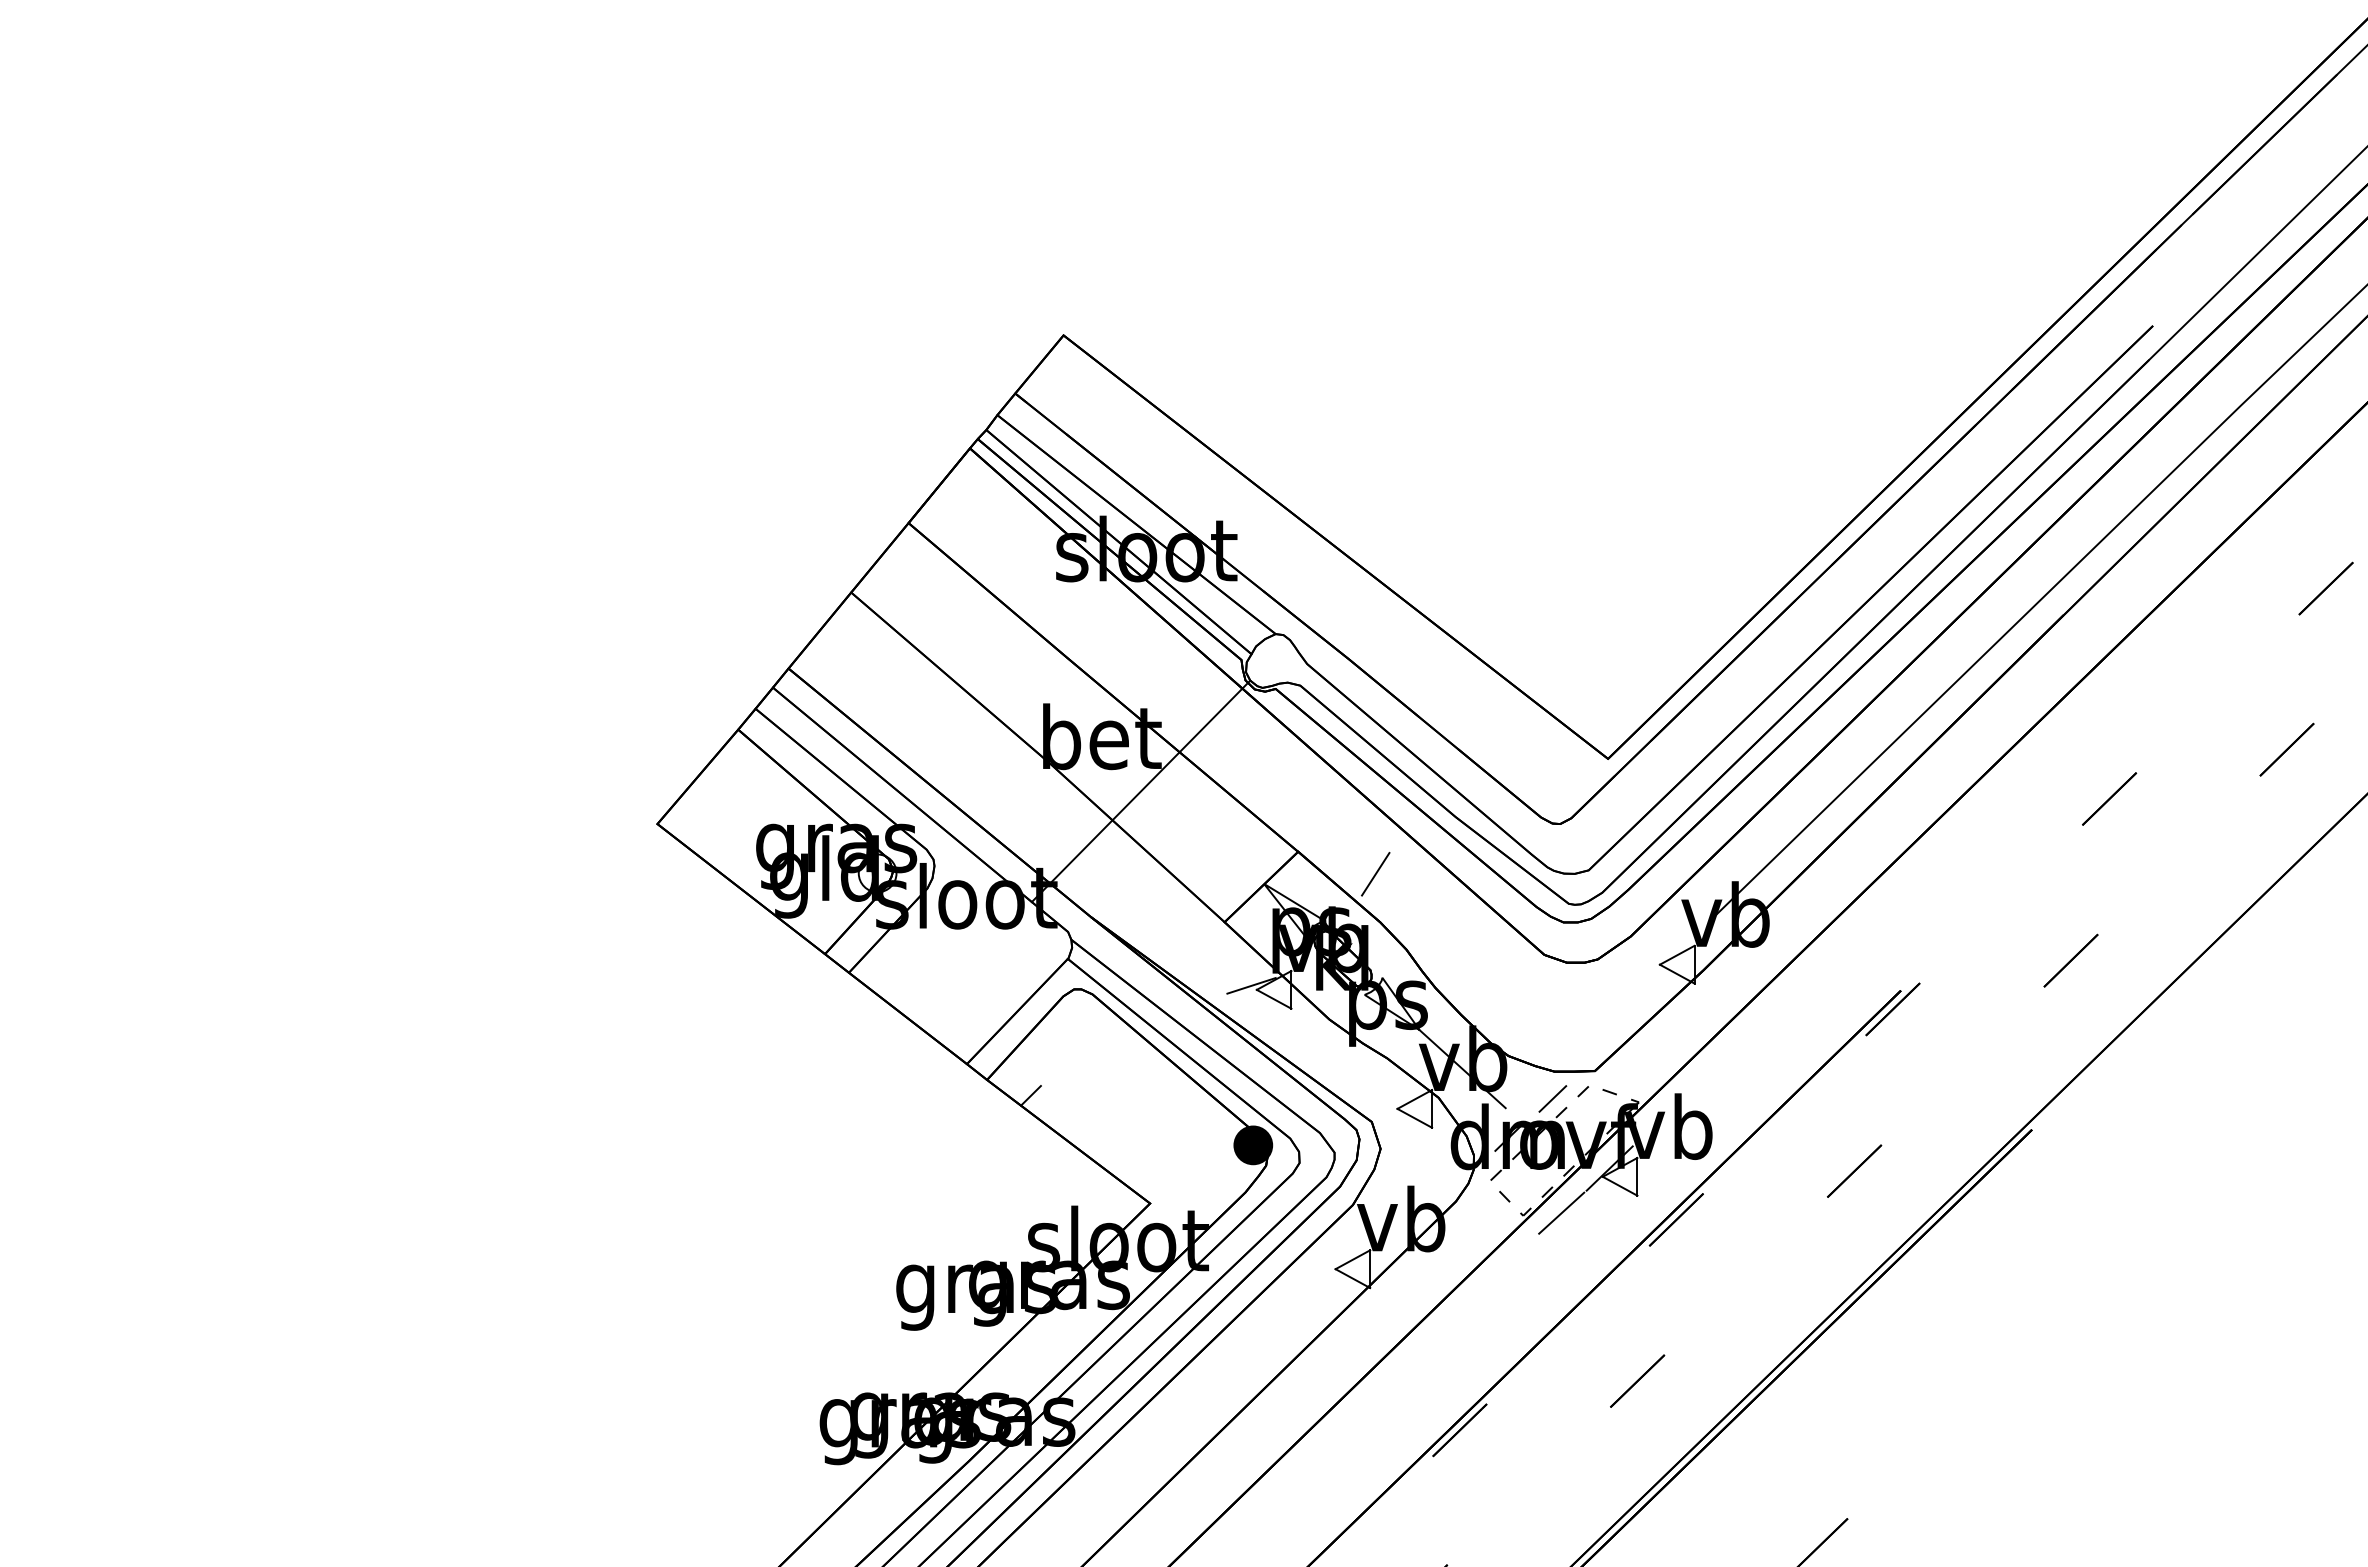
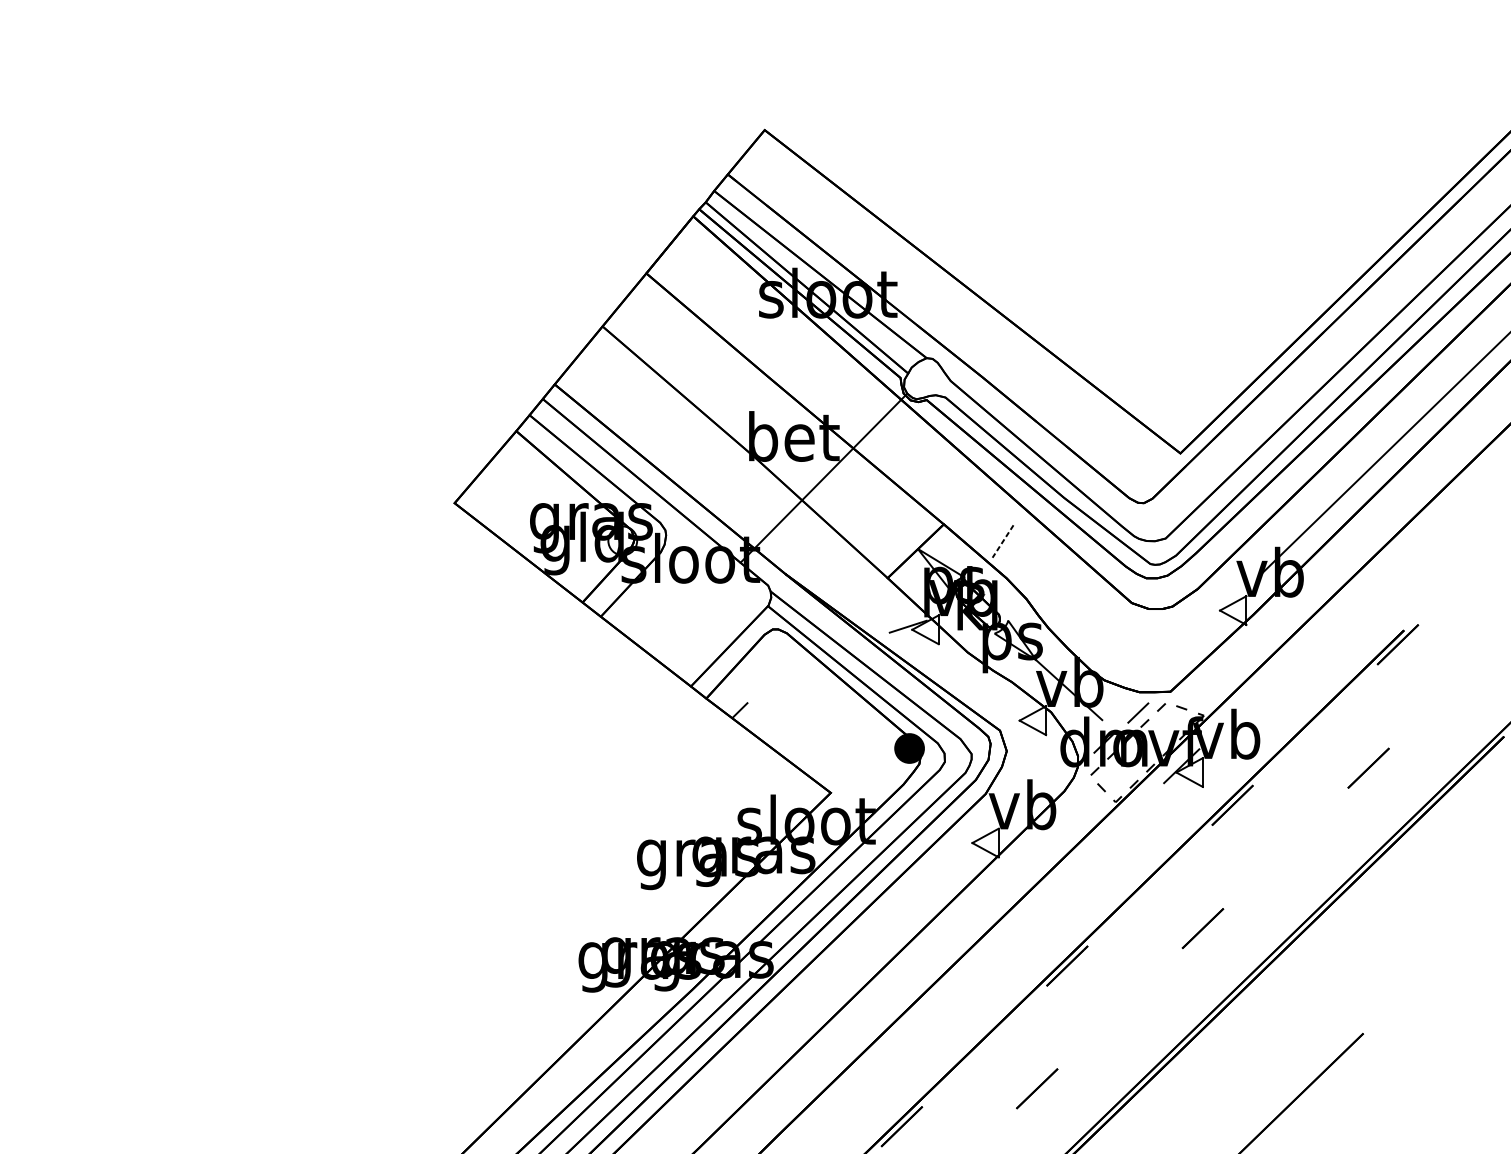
line: (1375, 874) -> (1002, 541), solid -> dashed
line: (1561, 1212) -> (1144, 799), removed

